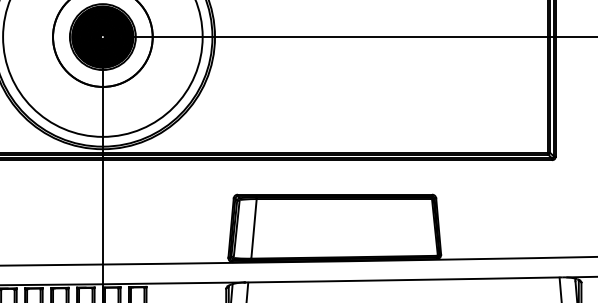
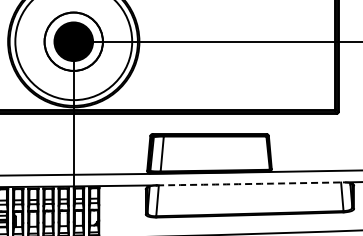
arc: (404, 280) -> (250, 184), solid -> dashed

